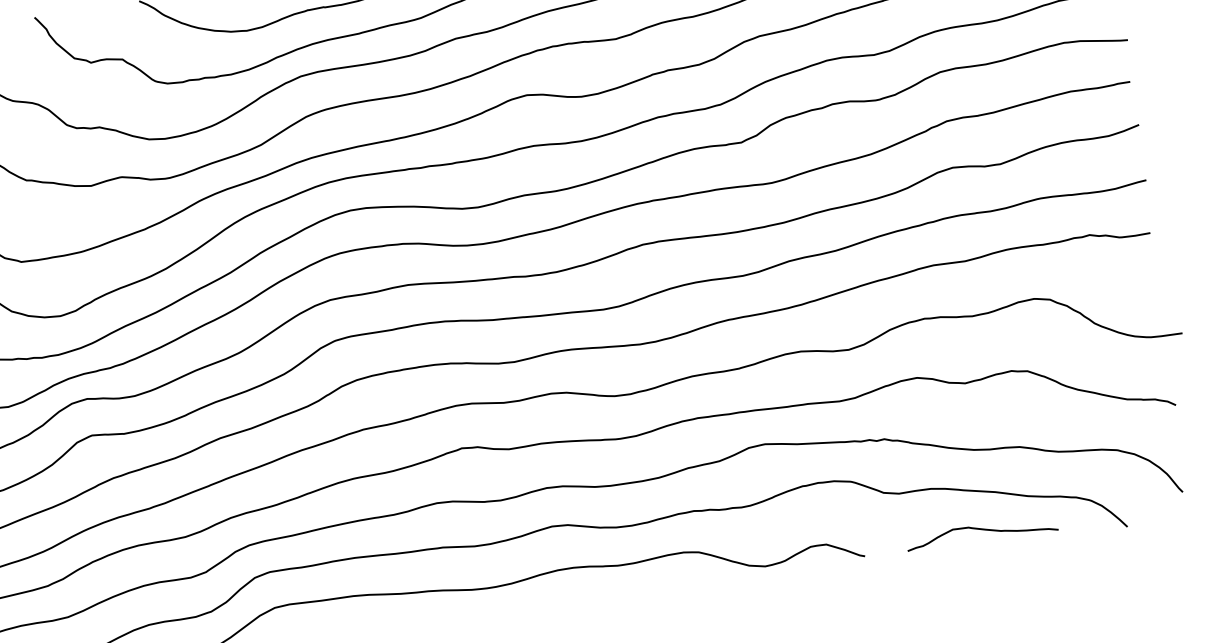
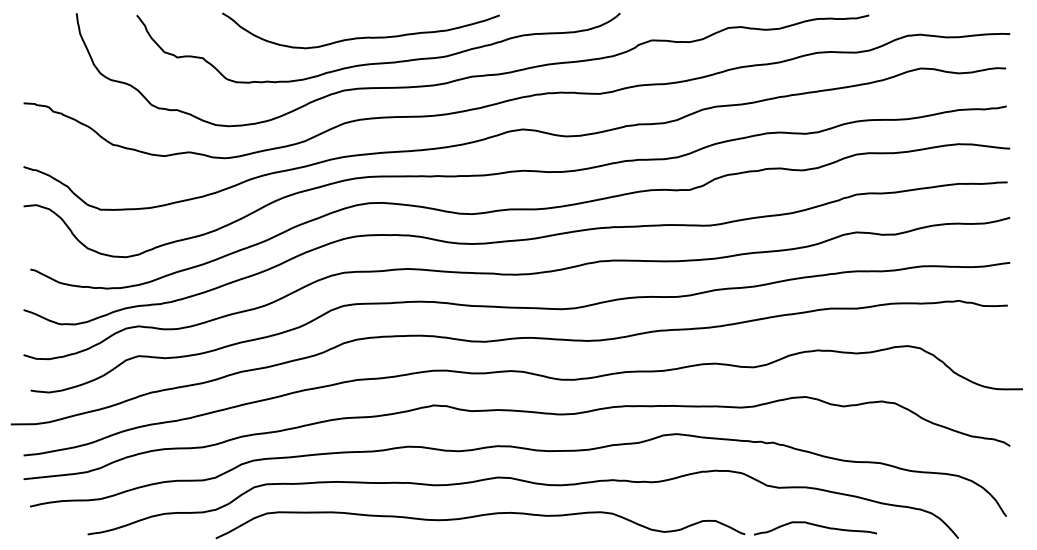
curve: (983, 530) -> (816, 526), moved

